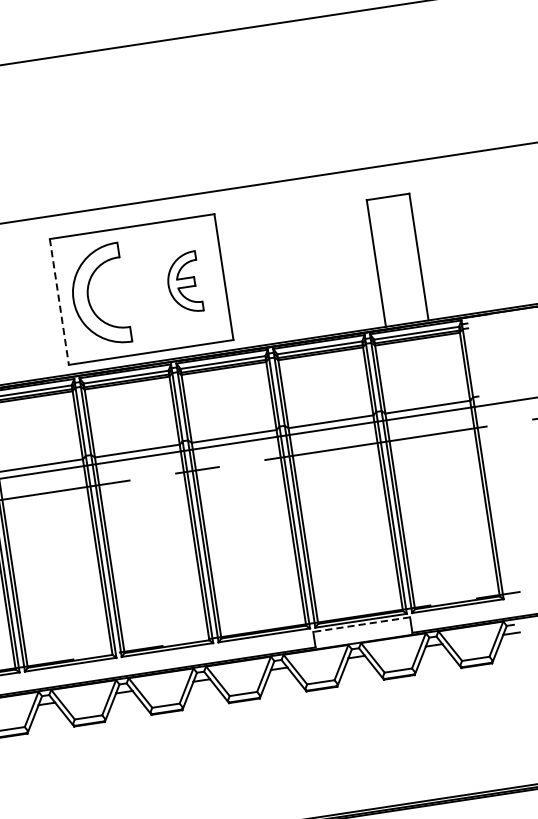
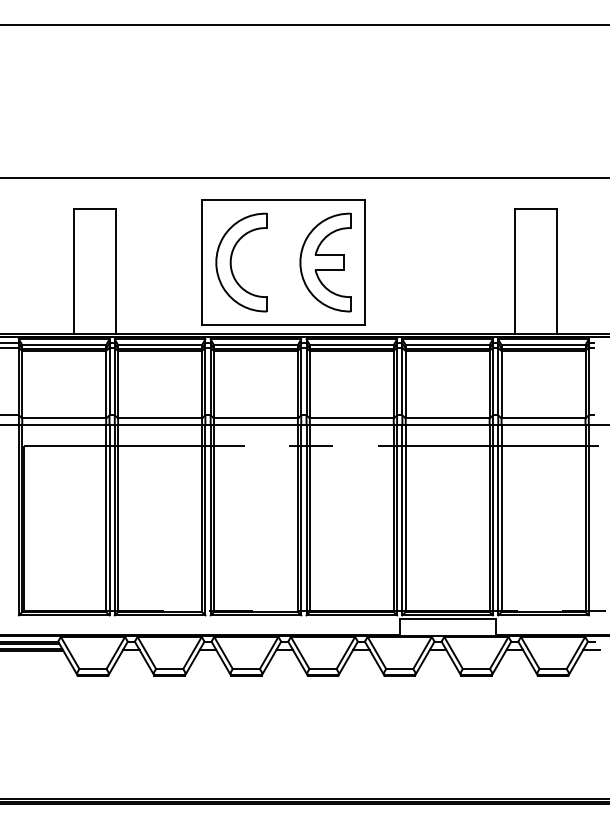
part: (183, 283) -> (325, 262), size x1.67
line: (59, 302) -> (202, 263), dashed -> solid
line: (361, 624) -> (447, 619), dashed -> solid

